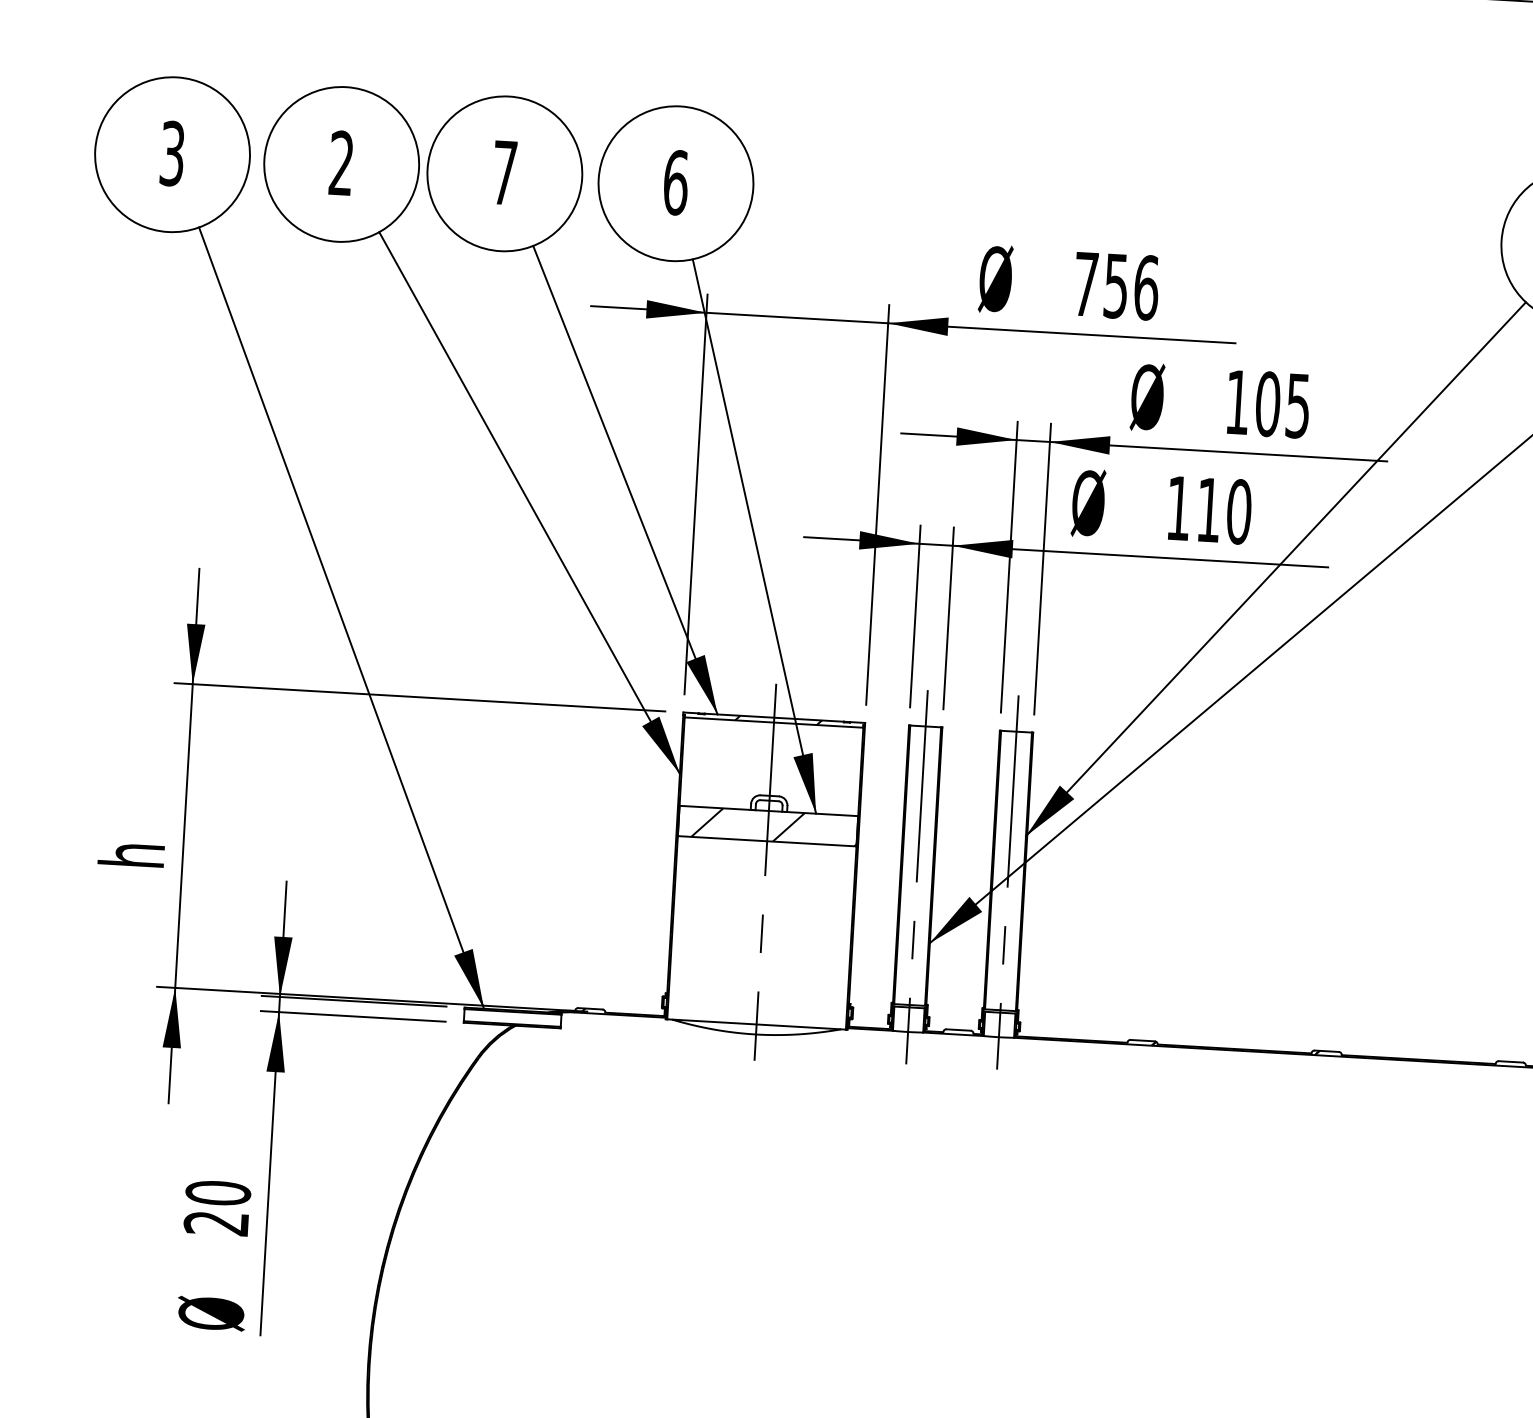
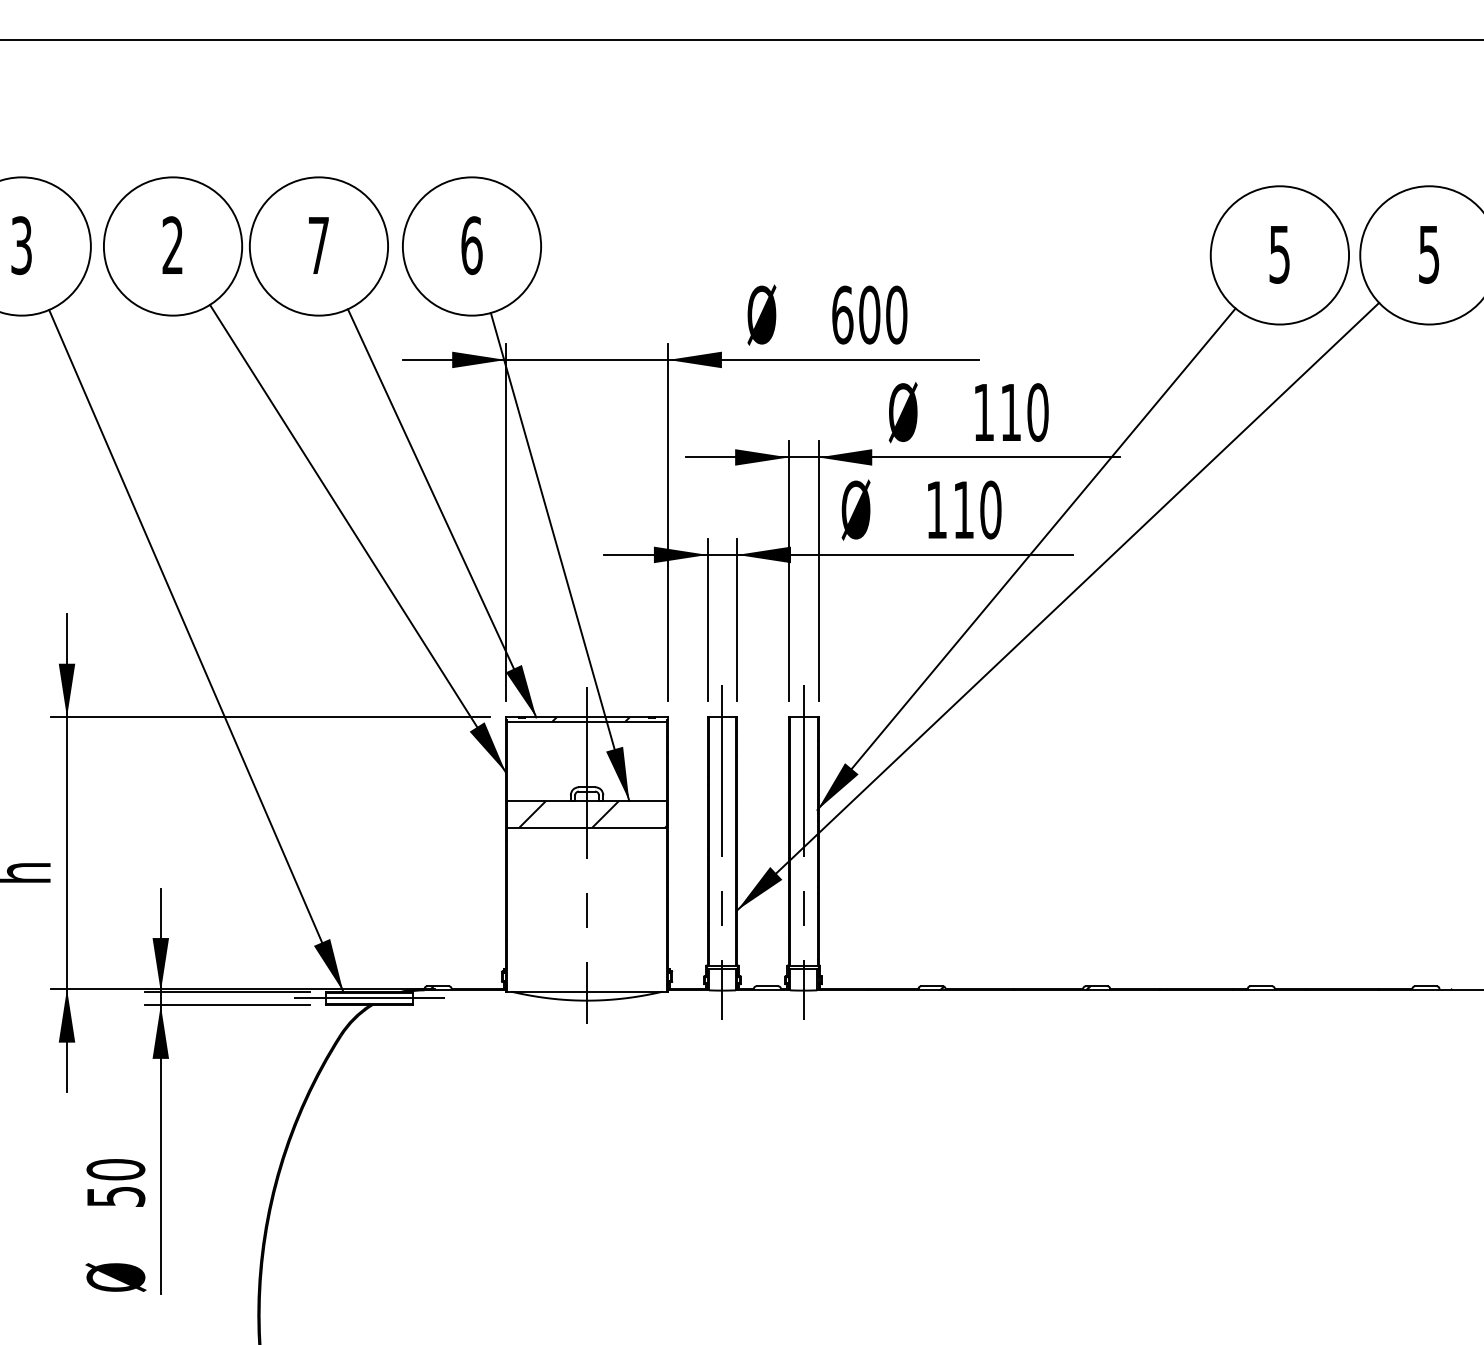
text: (1116, 285) -> (869, 314), 756 -> 600
text: (1283, 404) -> (1024, 412), 105 -> 110
line: (512, 1018) -> (369, 998), added
text: (216, 1224) -> (115, 1197), 20 -> 50

